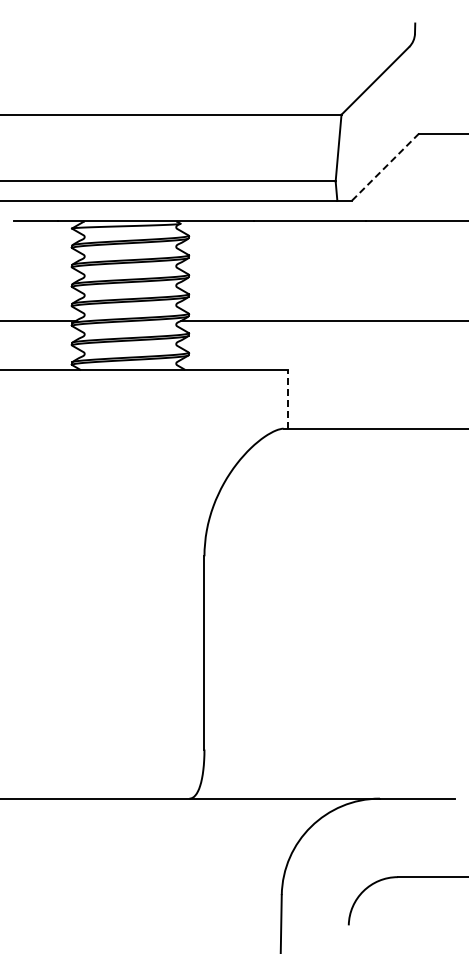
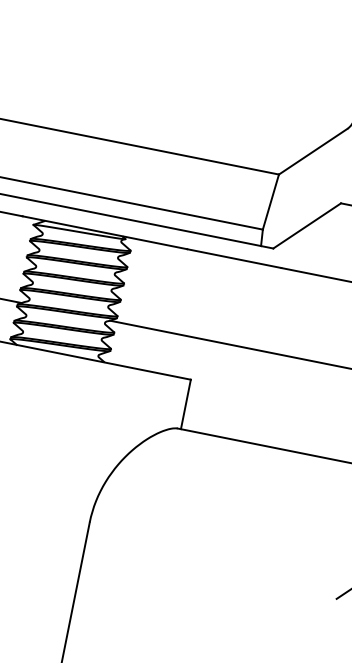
line: (385, 166) -> (307, 225), dashed -> solid
line: (287, 398) -> (185, 403), dashed -> solid

